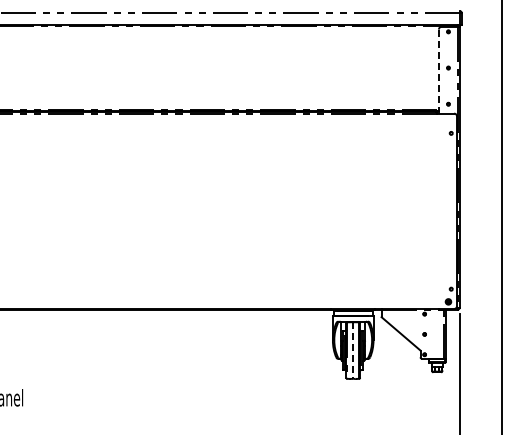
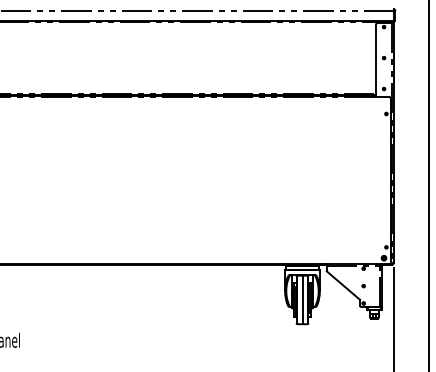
line: (438, 70) -> (375, 60), dashed -> solid
line: (353, 351) -> (302, 300), dashed -> solid

